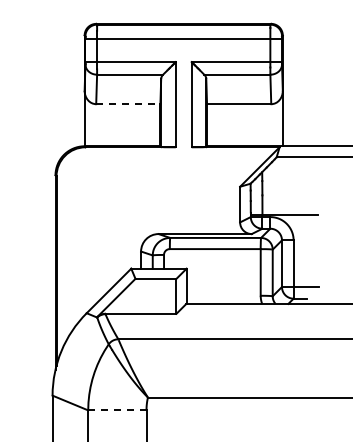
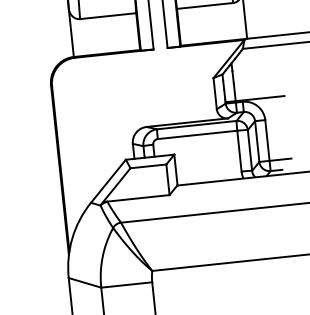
line: (128, 104) -> (108, 16), dashed -> solid
line: (117, 410) -> (126, 285), dashed -> solid

